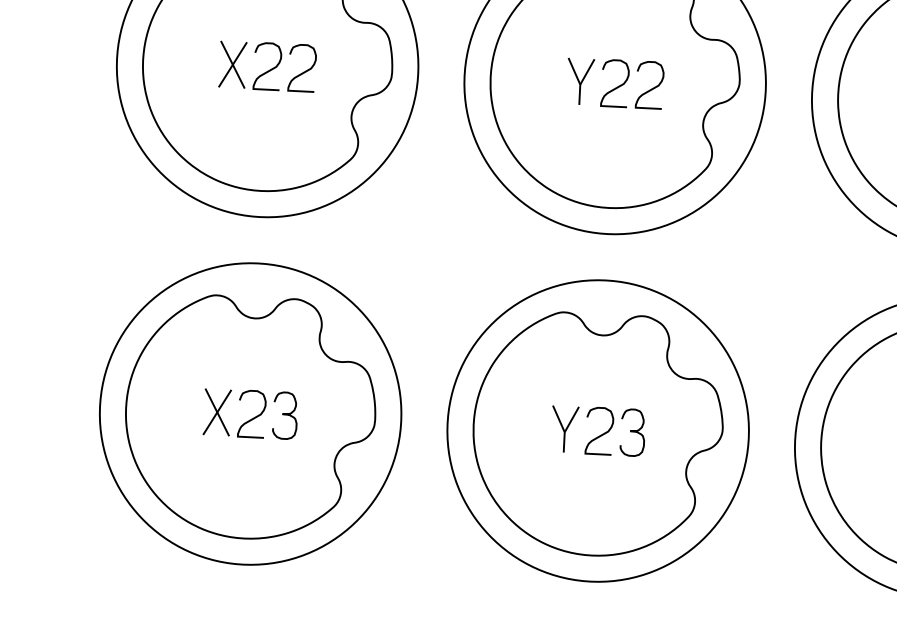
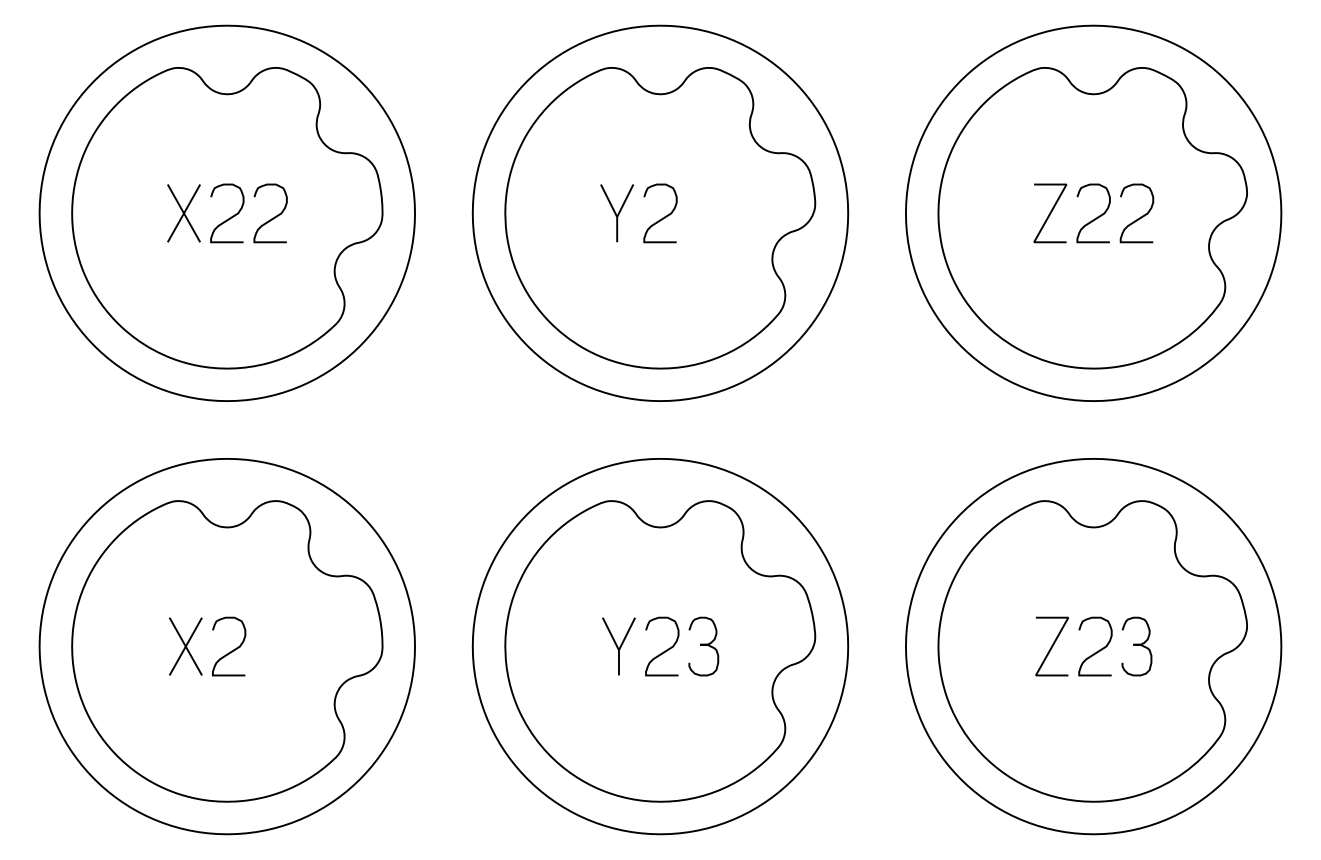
curve: (652, 87) -> (707, 216), removed
curve: (285, 414) -> (270, 645), removed

